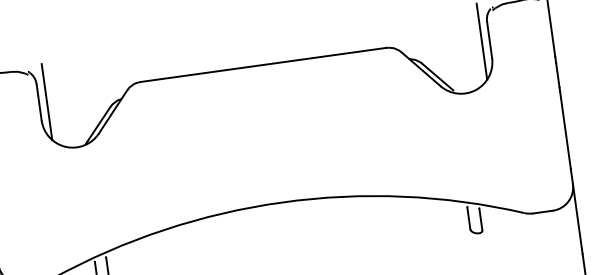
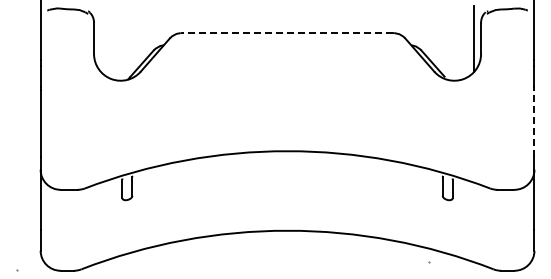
line: (263, 65) -> (287, 33), solid -> dashed
line: (46, 101) -> (100, 38), removed
line: (565, 130) -> (534, 123), solid -> dashed

